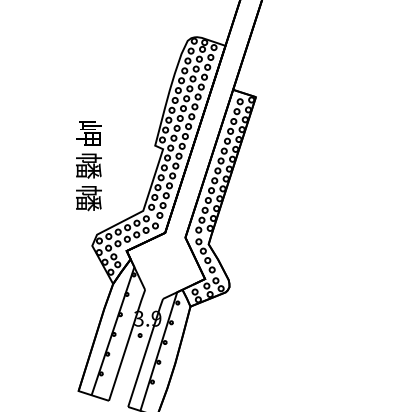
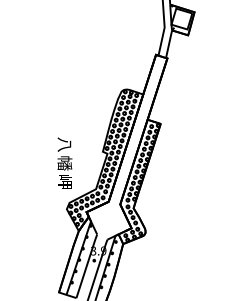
text: (88, 132) -> (64, 144), 岬 -> 八
text: (88, 197) -> (64, 181), 幡 -> 岬

